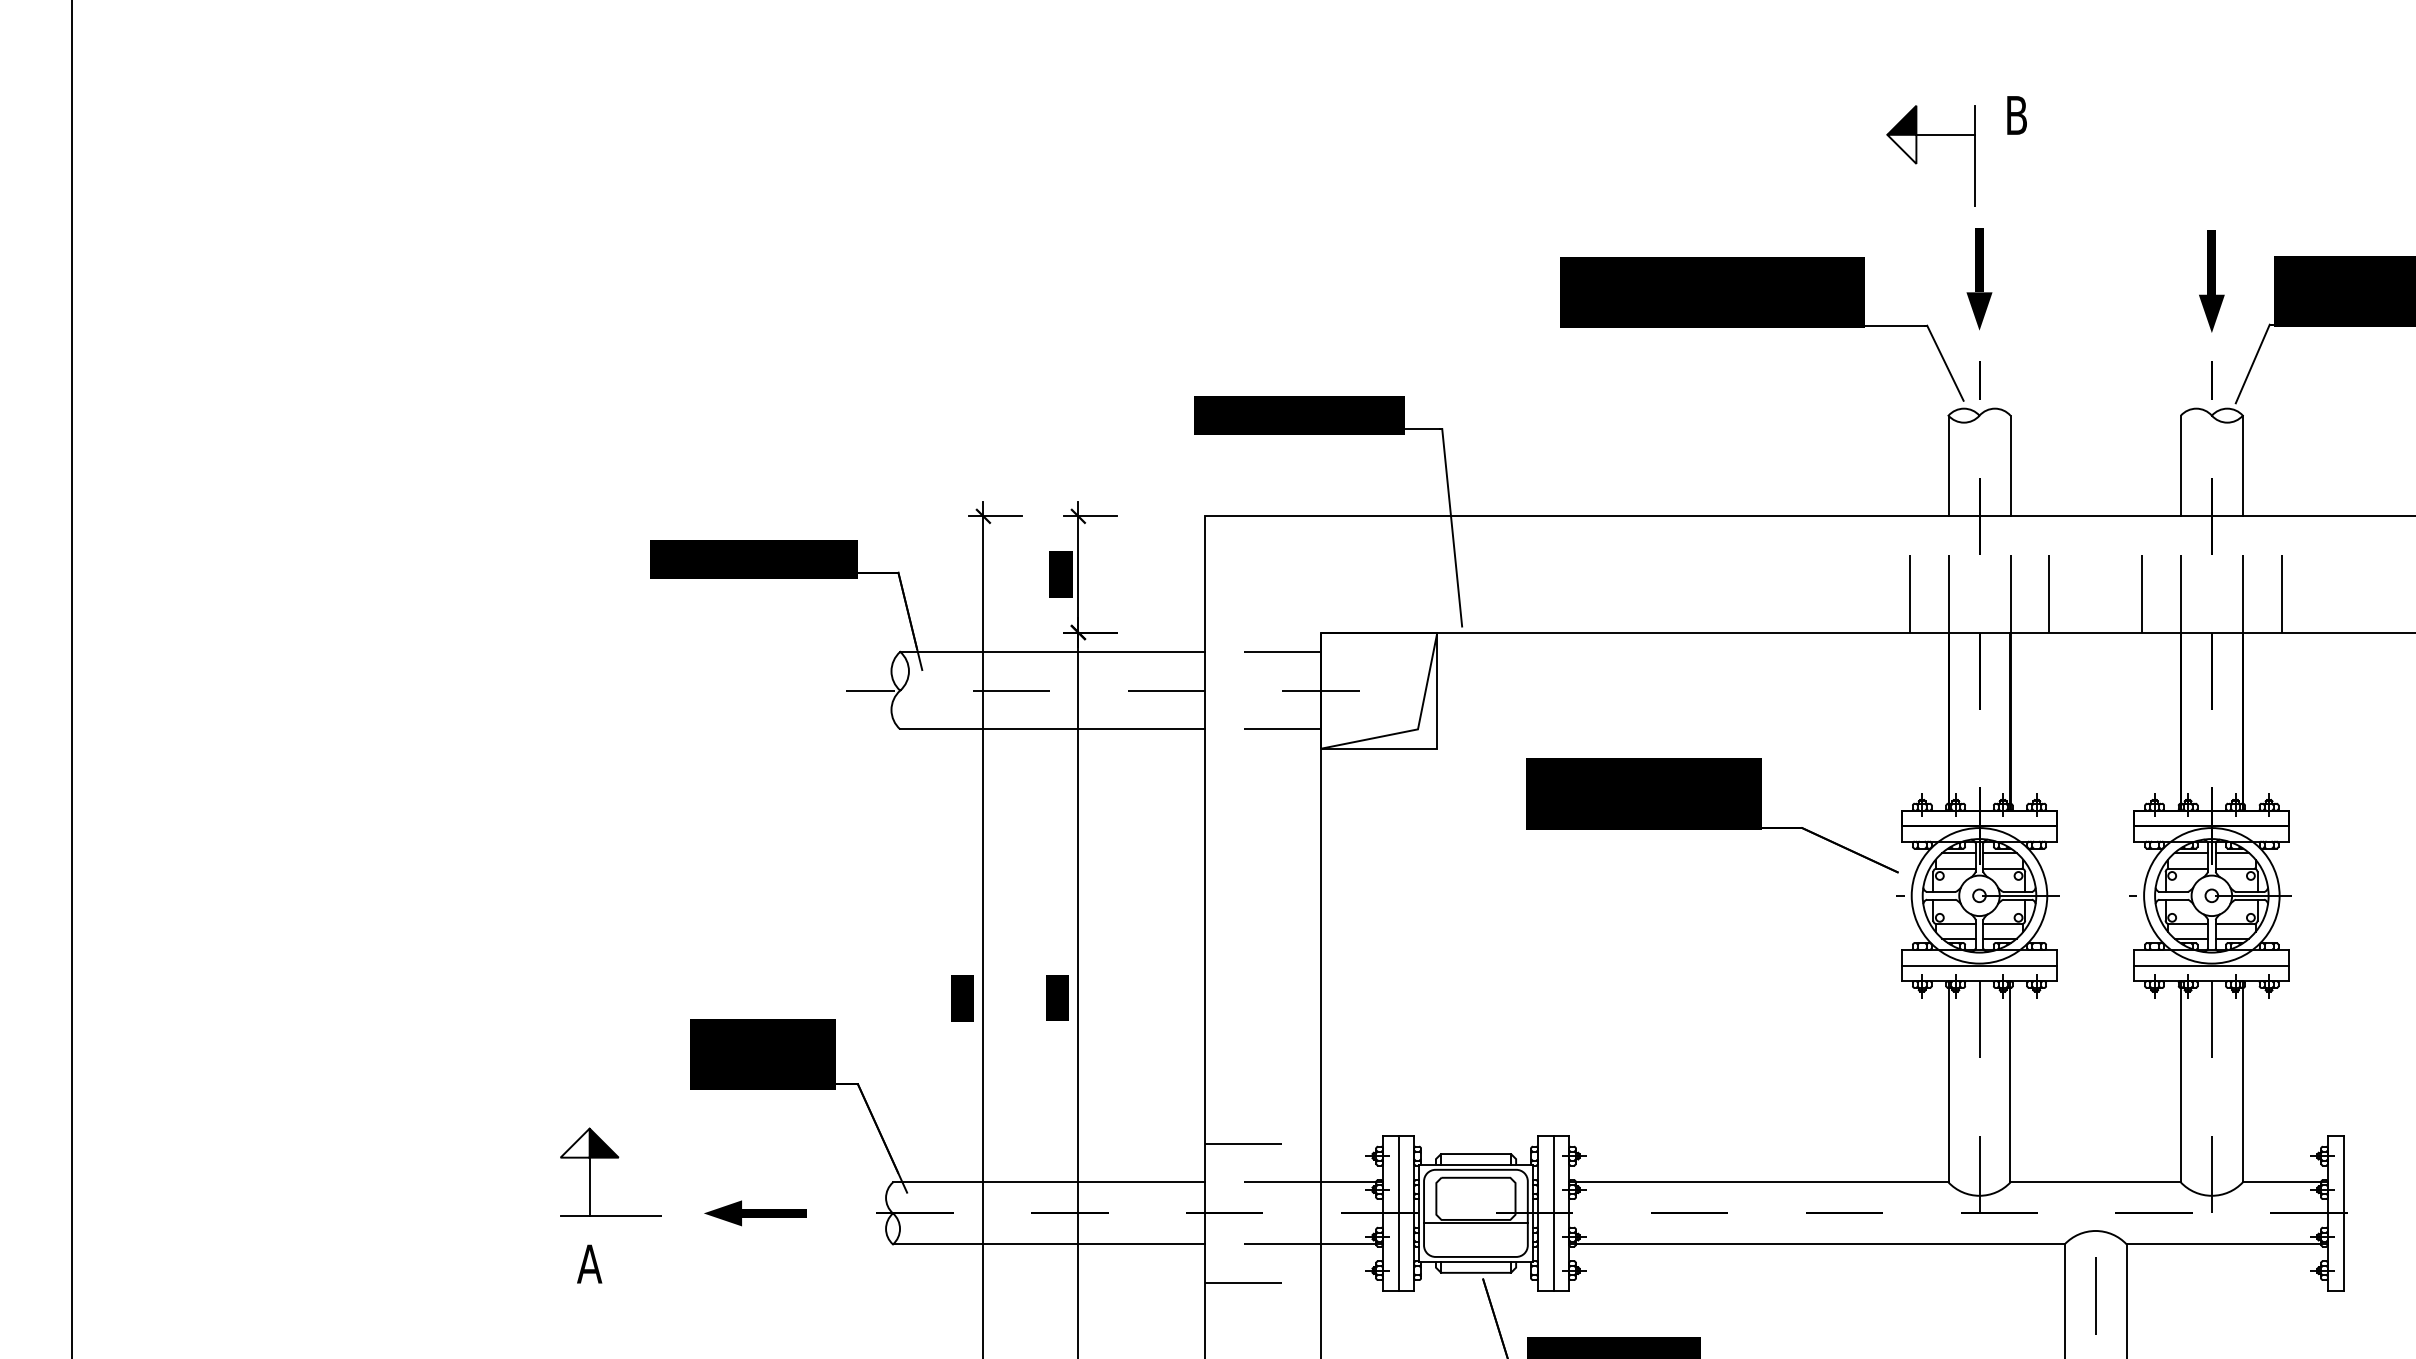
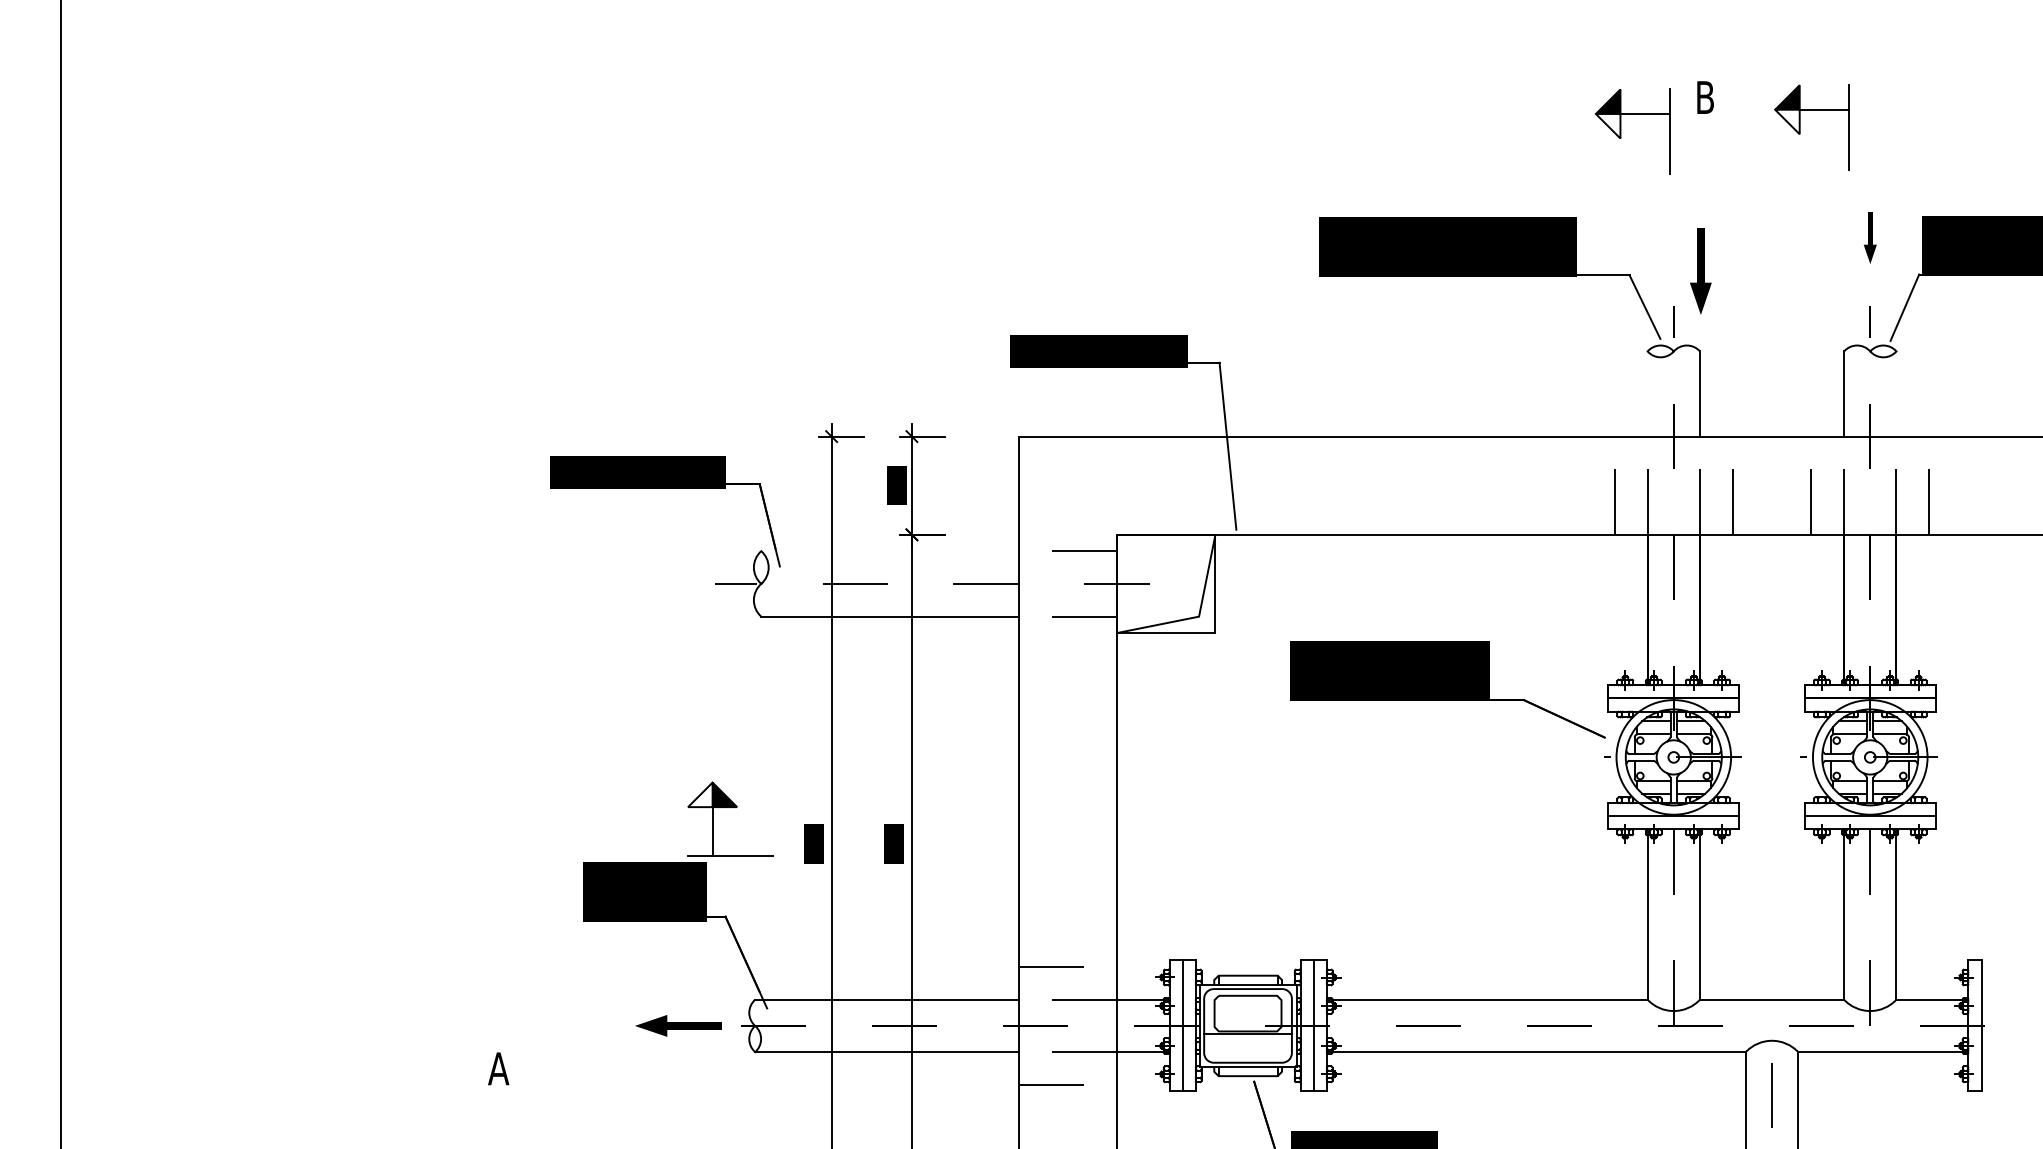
part: (2129, 150) -> (1800, 127), added
part: (1979, 279) -> (1700, 271), moved
part: (2211, 281) -> (1869, 237), size x0.6
line: (1948, 465) -> (1647, 393), removed
line: (2242, 465) -> (1896, 393), removed
line: (1052, 651) -> (890, 550), removed
part: (610, 1158) -> (730, 807), moved
part: (755, 1213) -> (678, 1025), moved

